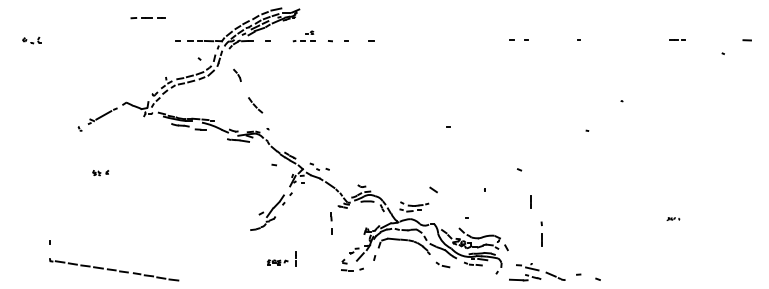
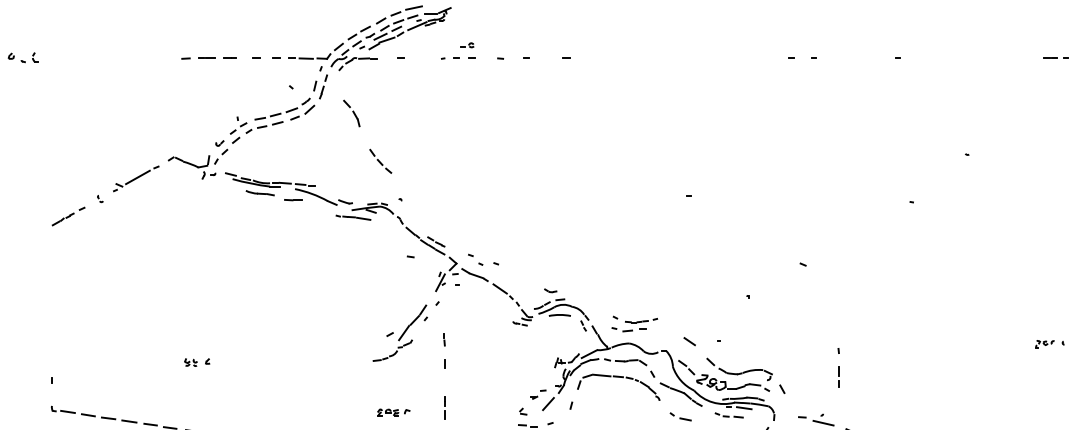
part: (147, 18) -> (207, 59), moved
part: (237, 75) -> (351, 113), size x1.43
line: (60, 139) -> (68, 216), added
part: (100, 173) -> (196, 363), moved
line: (433, 189) -> (689, 340), moved
line: (530, 201) -> (820, 315), removed
part: (673, 219) -> (1049, 344), size x1.43
part: (331, 223) -> (444, 350), moved
part: (277, 262) -> (393, 412), moved

